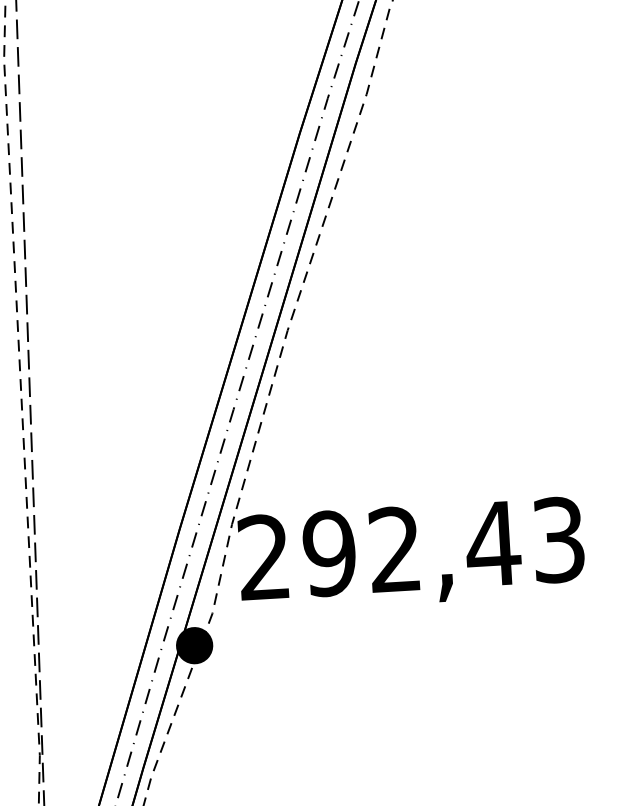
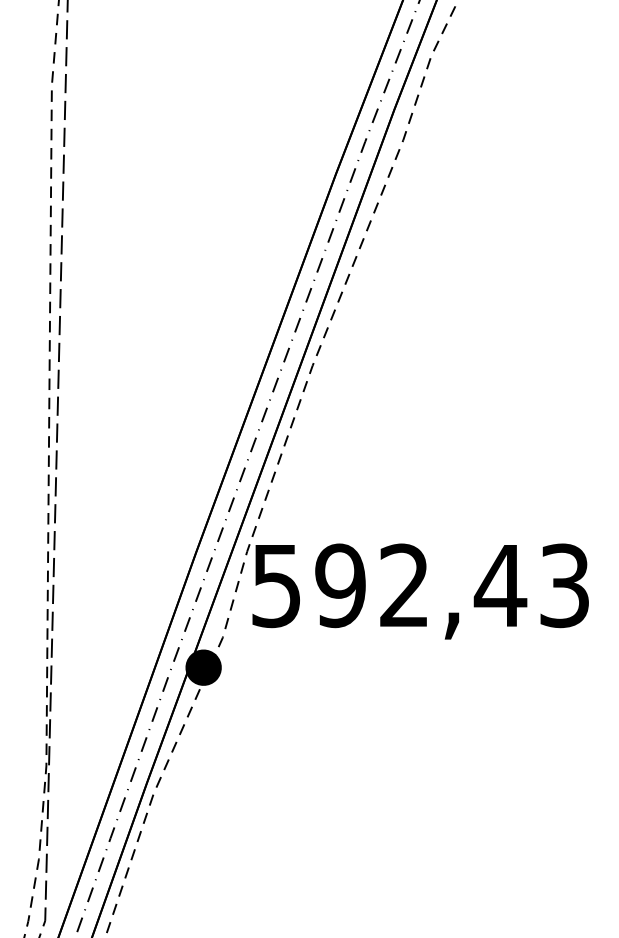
text: (263, 557) -> (275, 585), 292,43 -> 592,43

